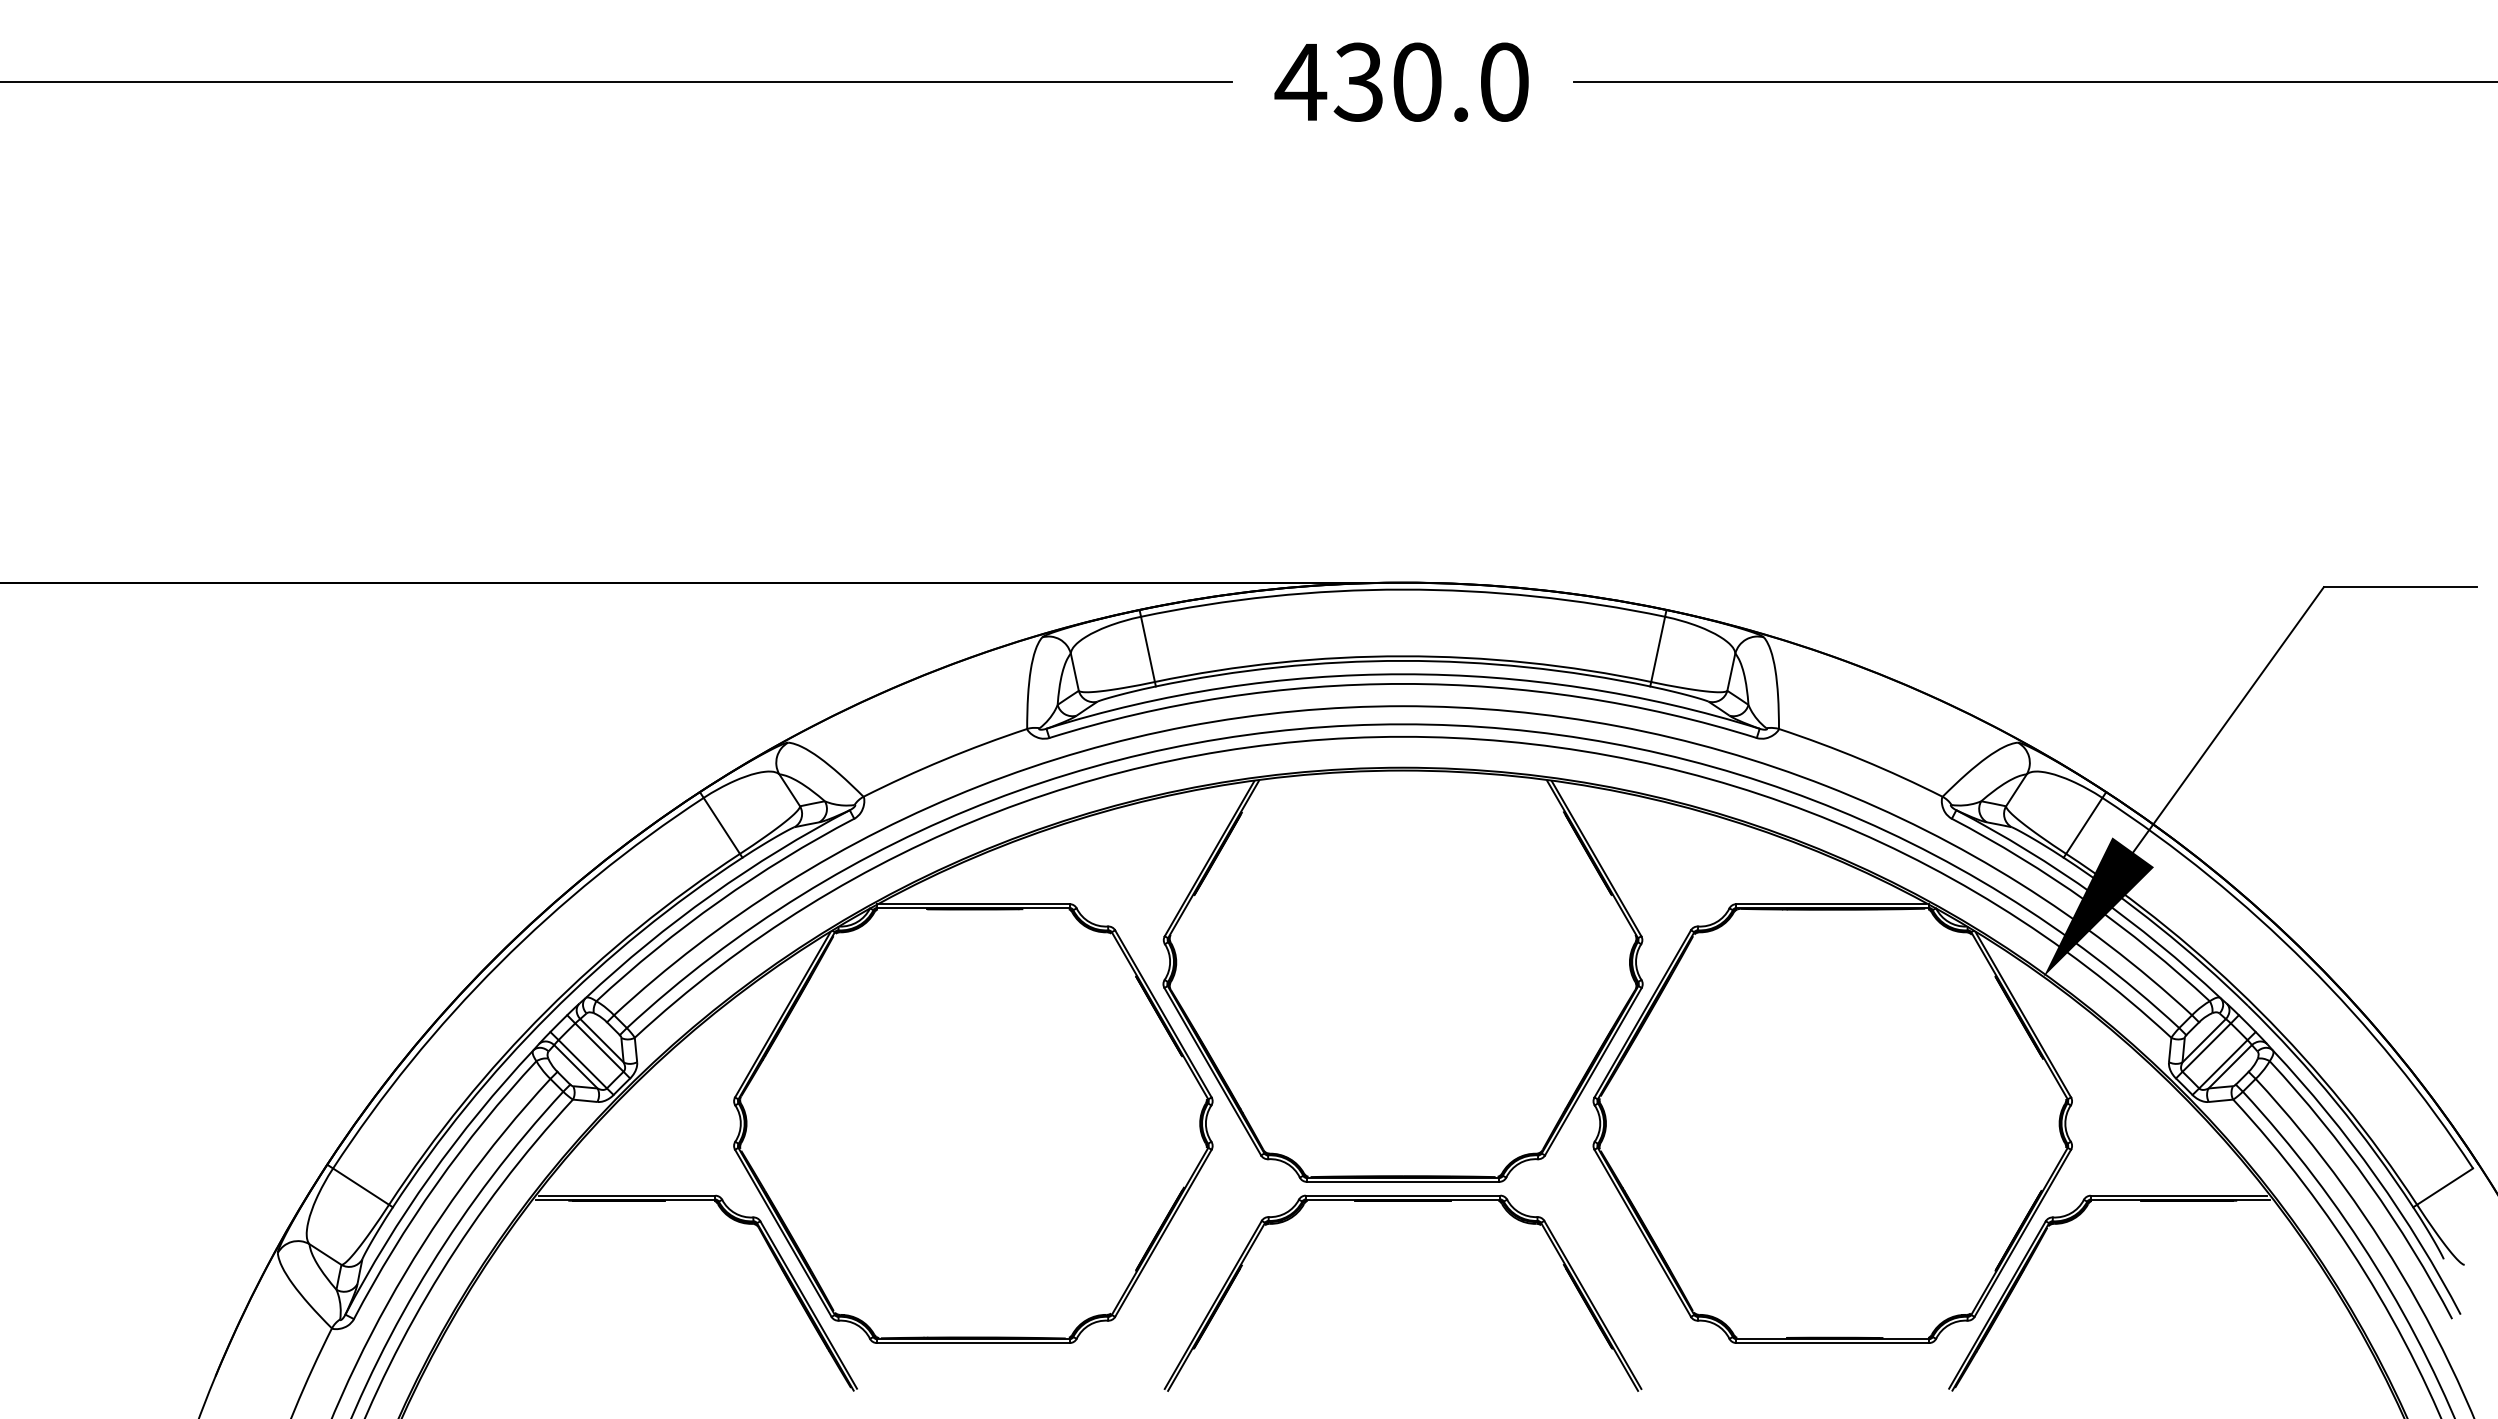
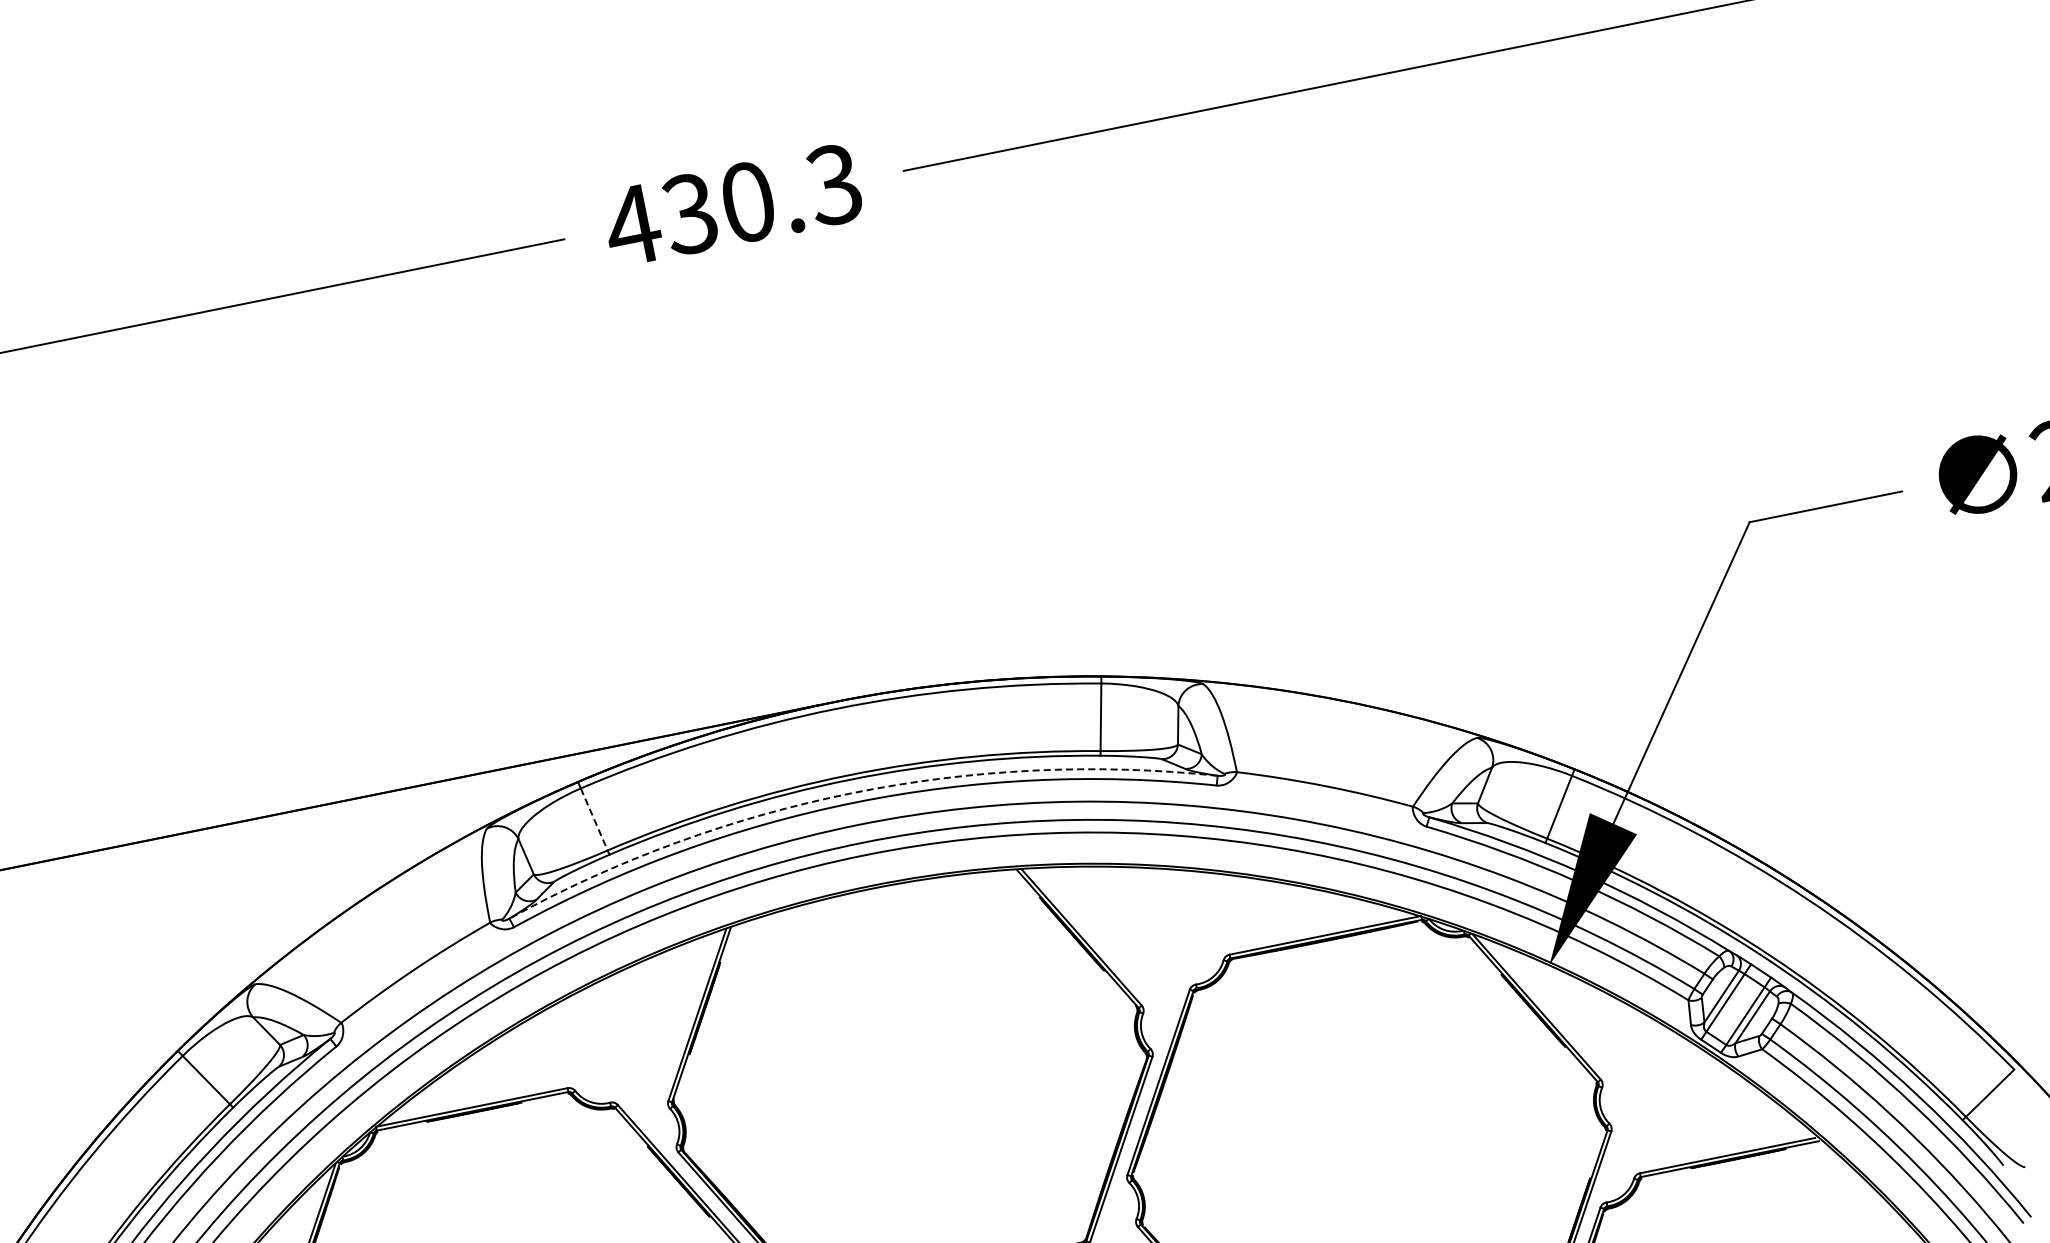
text: (1503, 81) -> (833, 184), 430.0 -> 430.3
line: (1148, 649) -> (594, 819), solid -> dashed
arc: (1403, 674) -> (853, 793), solid -> dashed

